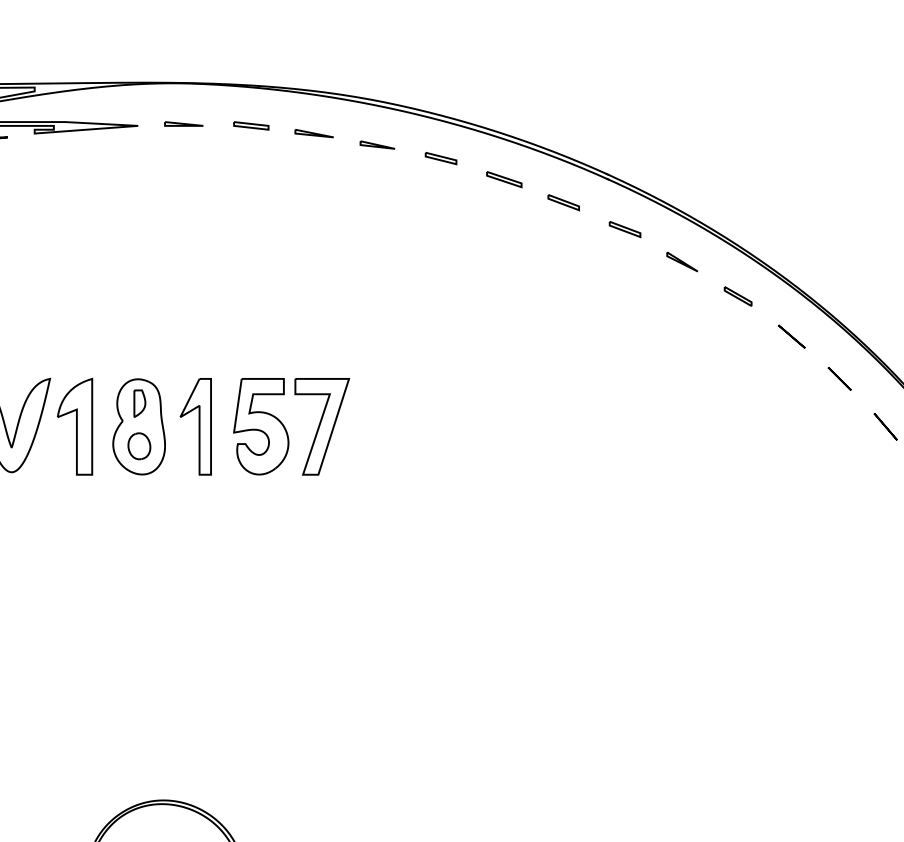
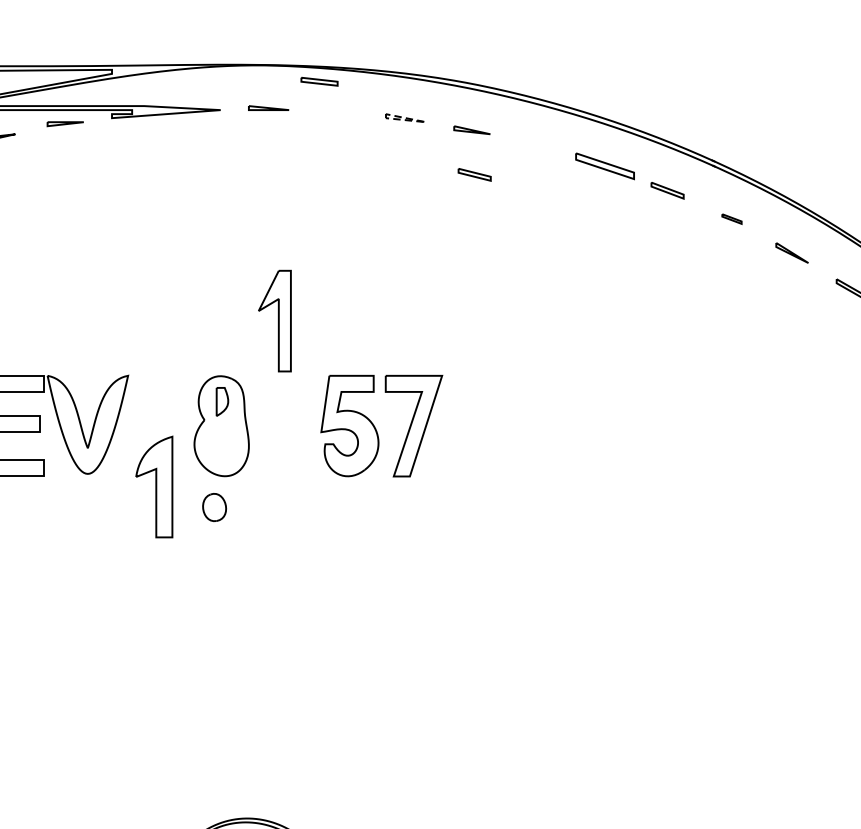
part: (251, 125) -> (319, 81), moved
line: (332, 137) -> (424, 122), solid -> dashed
part: (440, 158) -> (474, 174), moved
part: (504, 179) -> (605, 166), size x1.6
part: (624, 229) -> (731, 218), size x0.6
part: (75, 426) -> (154, 486), moved
part: (195, 426) -> (274, 320), moved
part: (139, 446) -> (214, 507), moved

